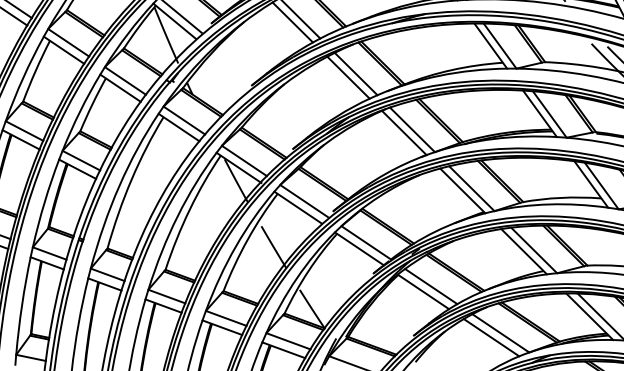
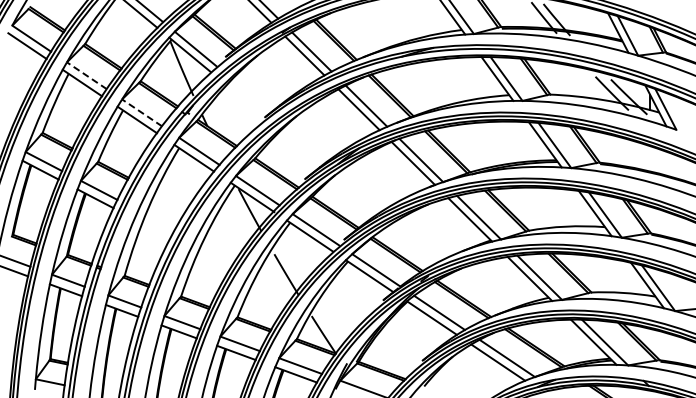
line: (68, 42) -> (86, 75), solid -> dashed
line: (124, 80) -> (141, 112), solid -> dashed

